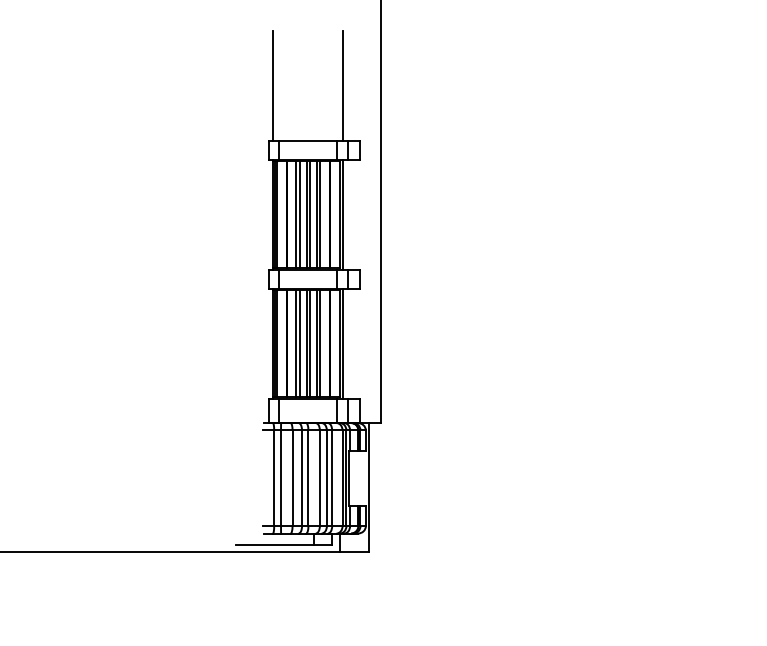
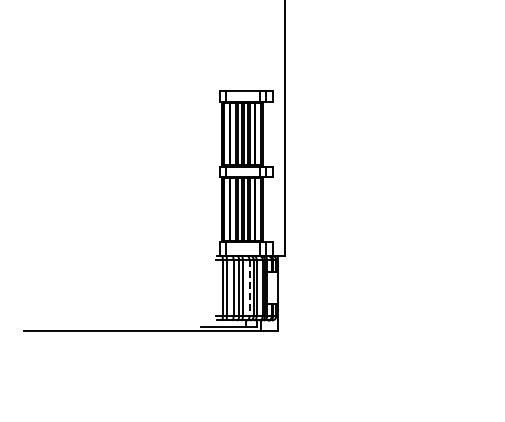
line: (273, 85) -> (222, 58), removed
line: (343, 85) -> (263, 58), removed
line: (319, 478) -> (249, 288), solid -> dashed

